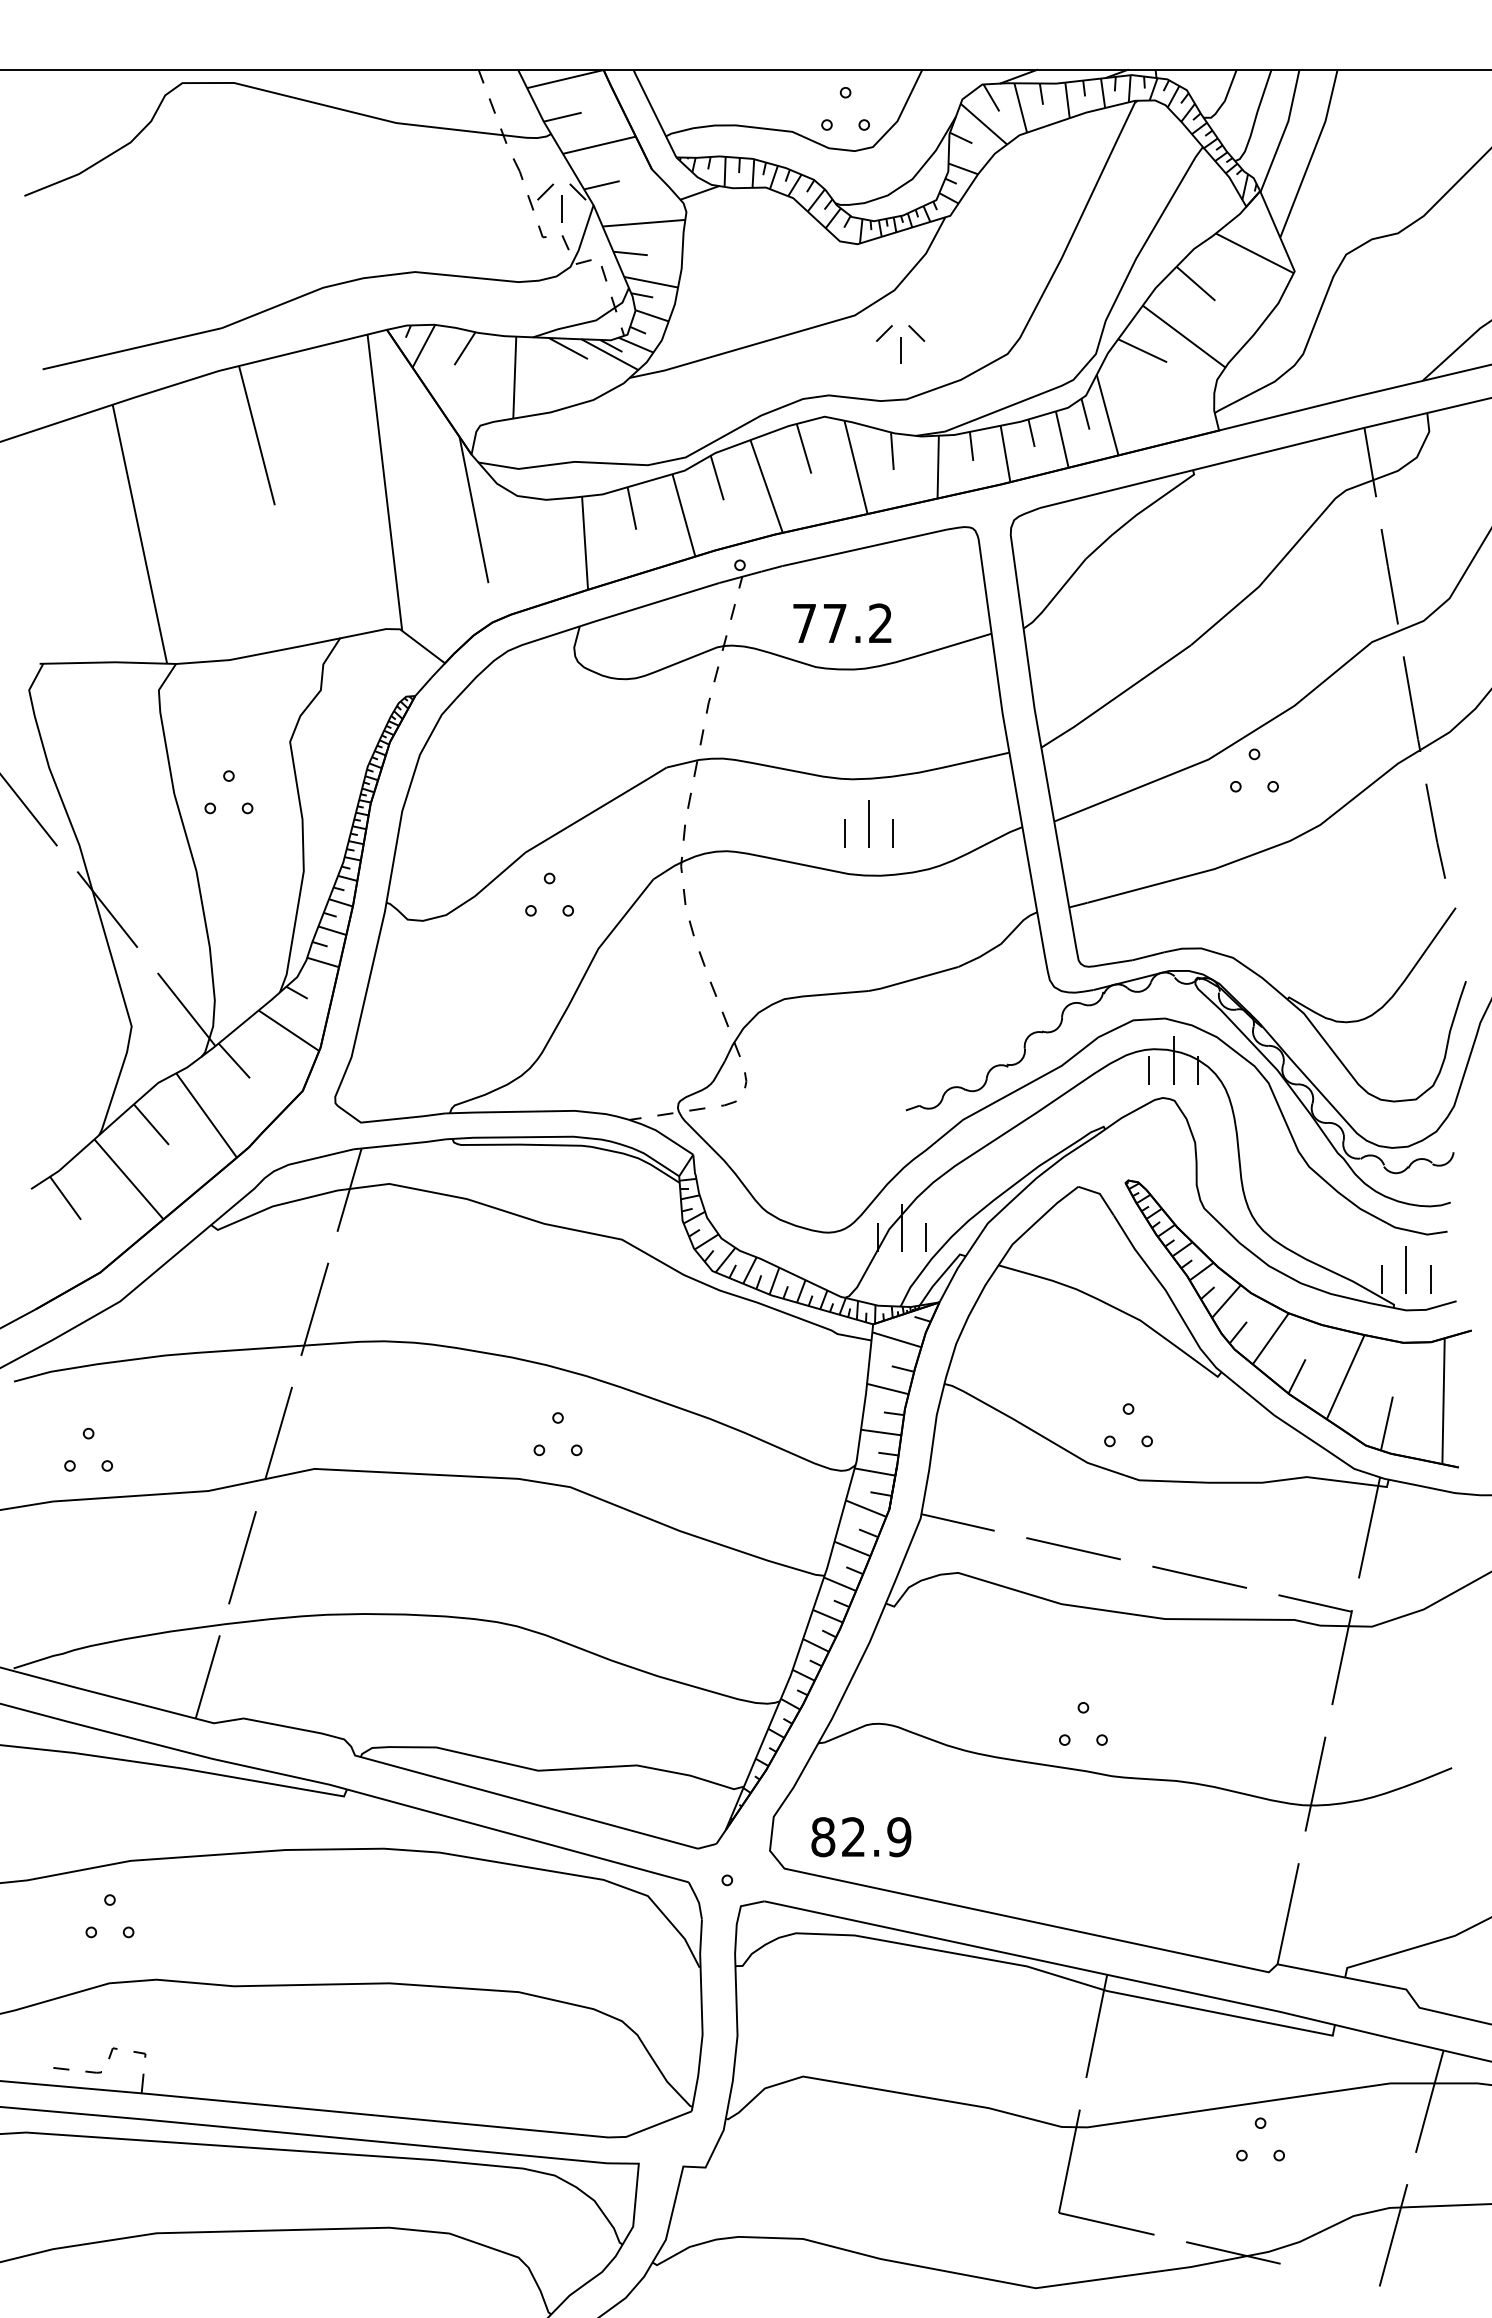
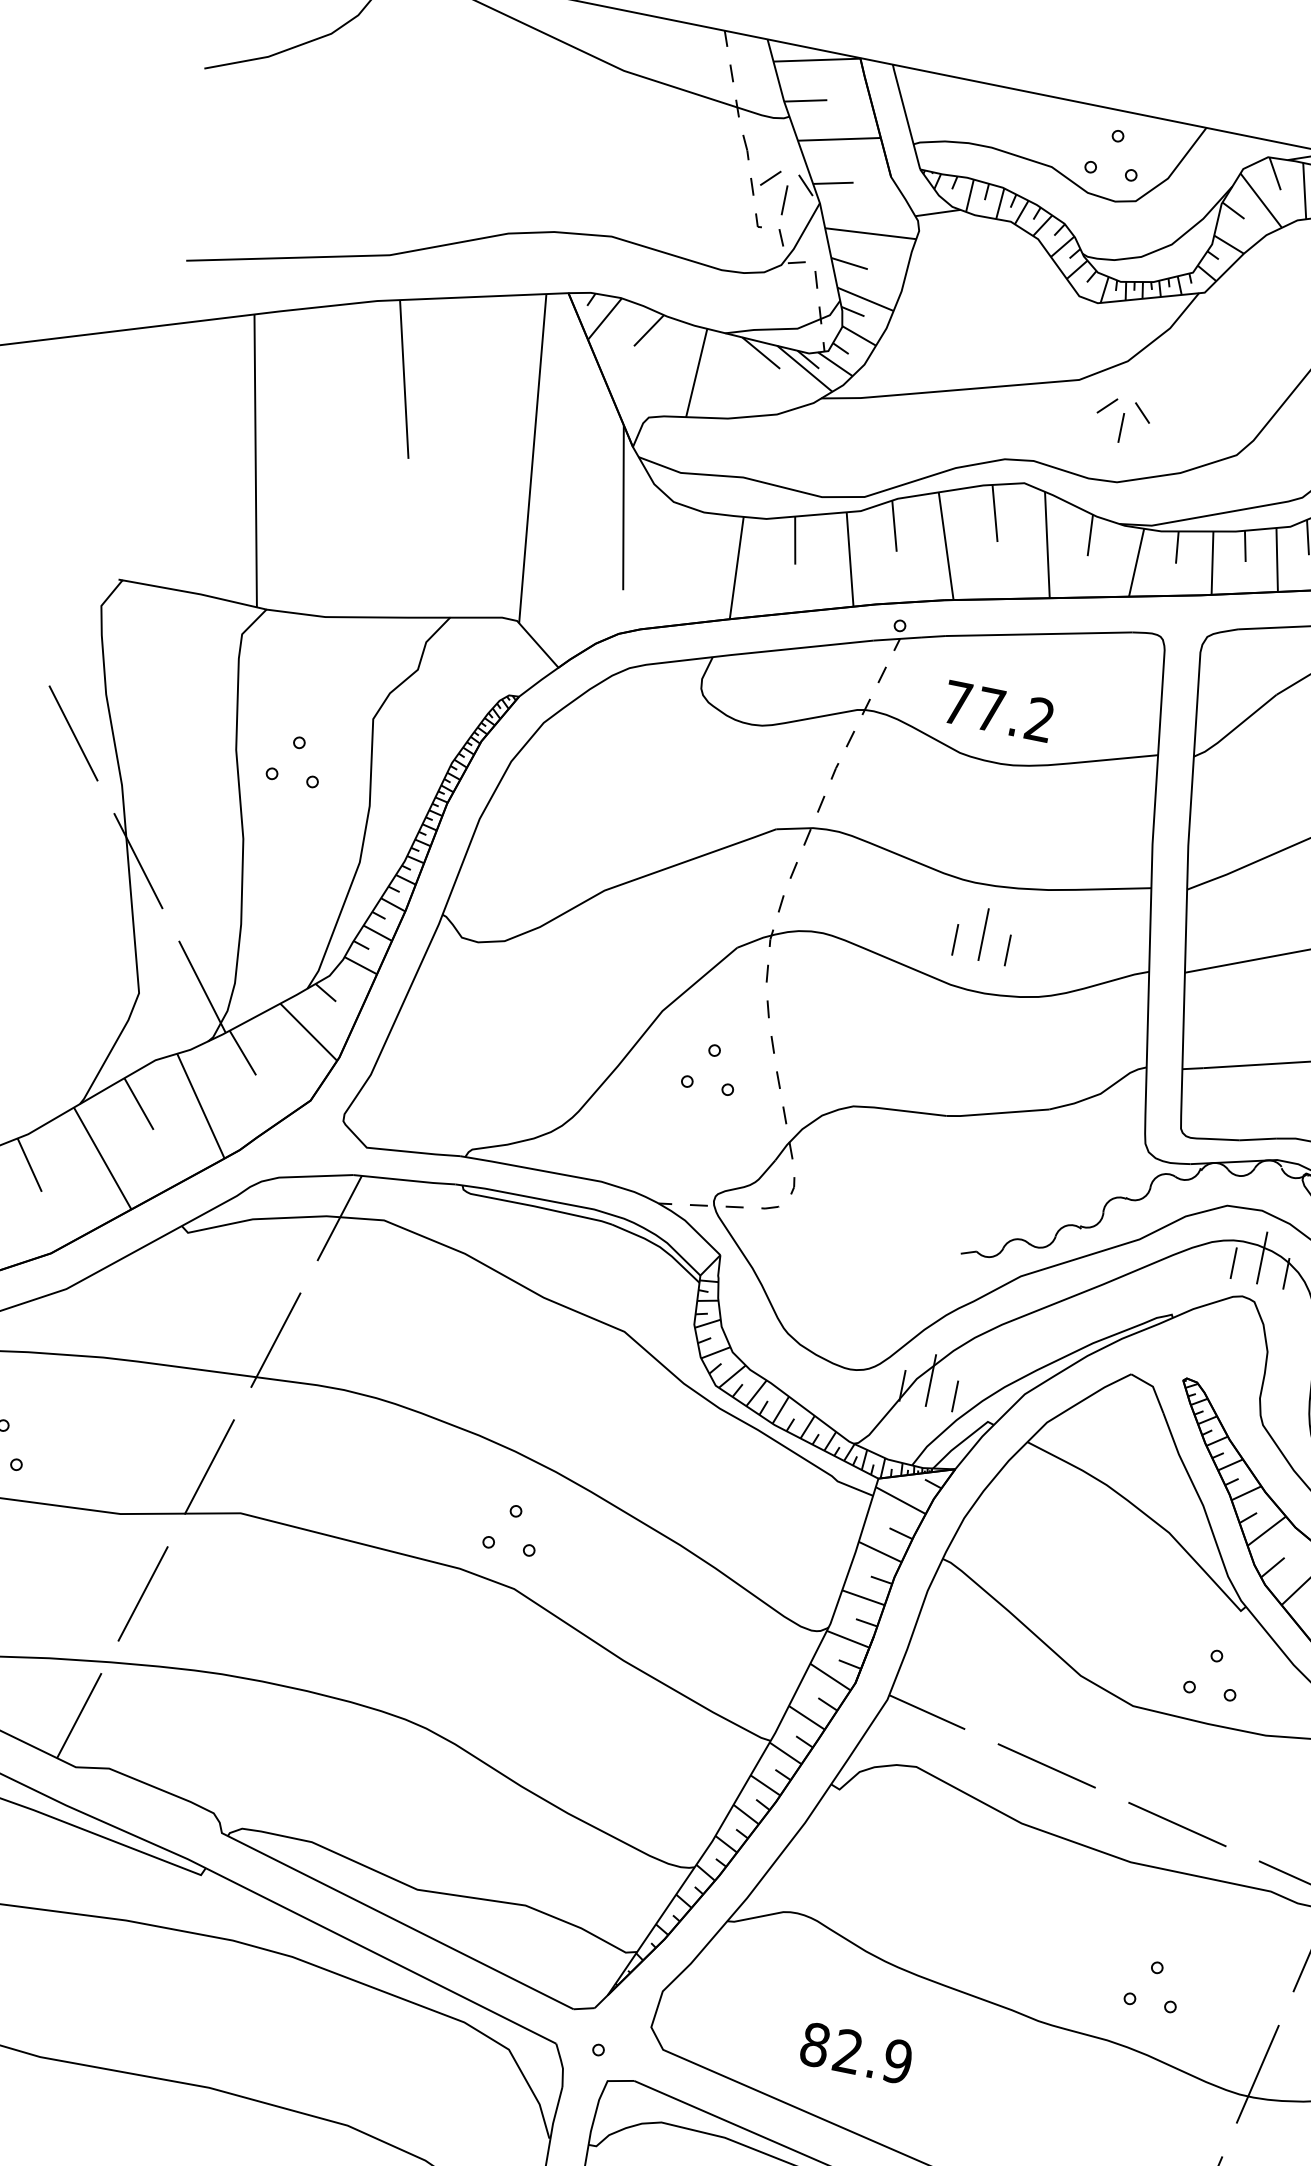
part: (549, 884) -> (713, 1057), moved
part: (1128, 1414) -> (1215, 1661), moved
part: (1083, 1713) -> (1156, 1974), moved
text: (861, 1837) -> (856, 2053), moved

